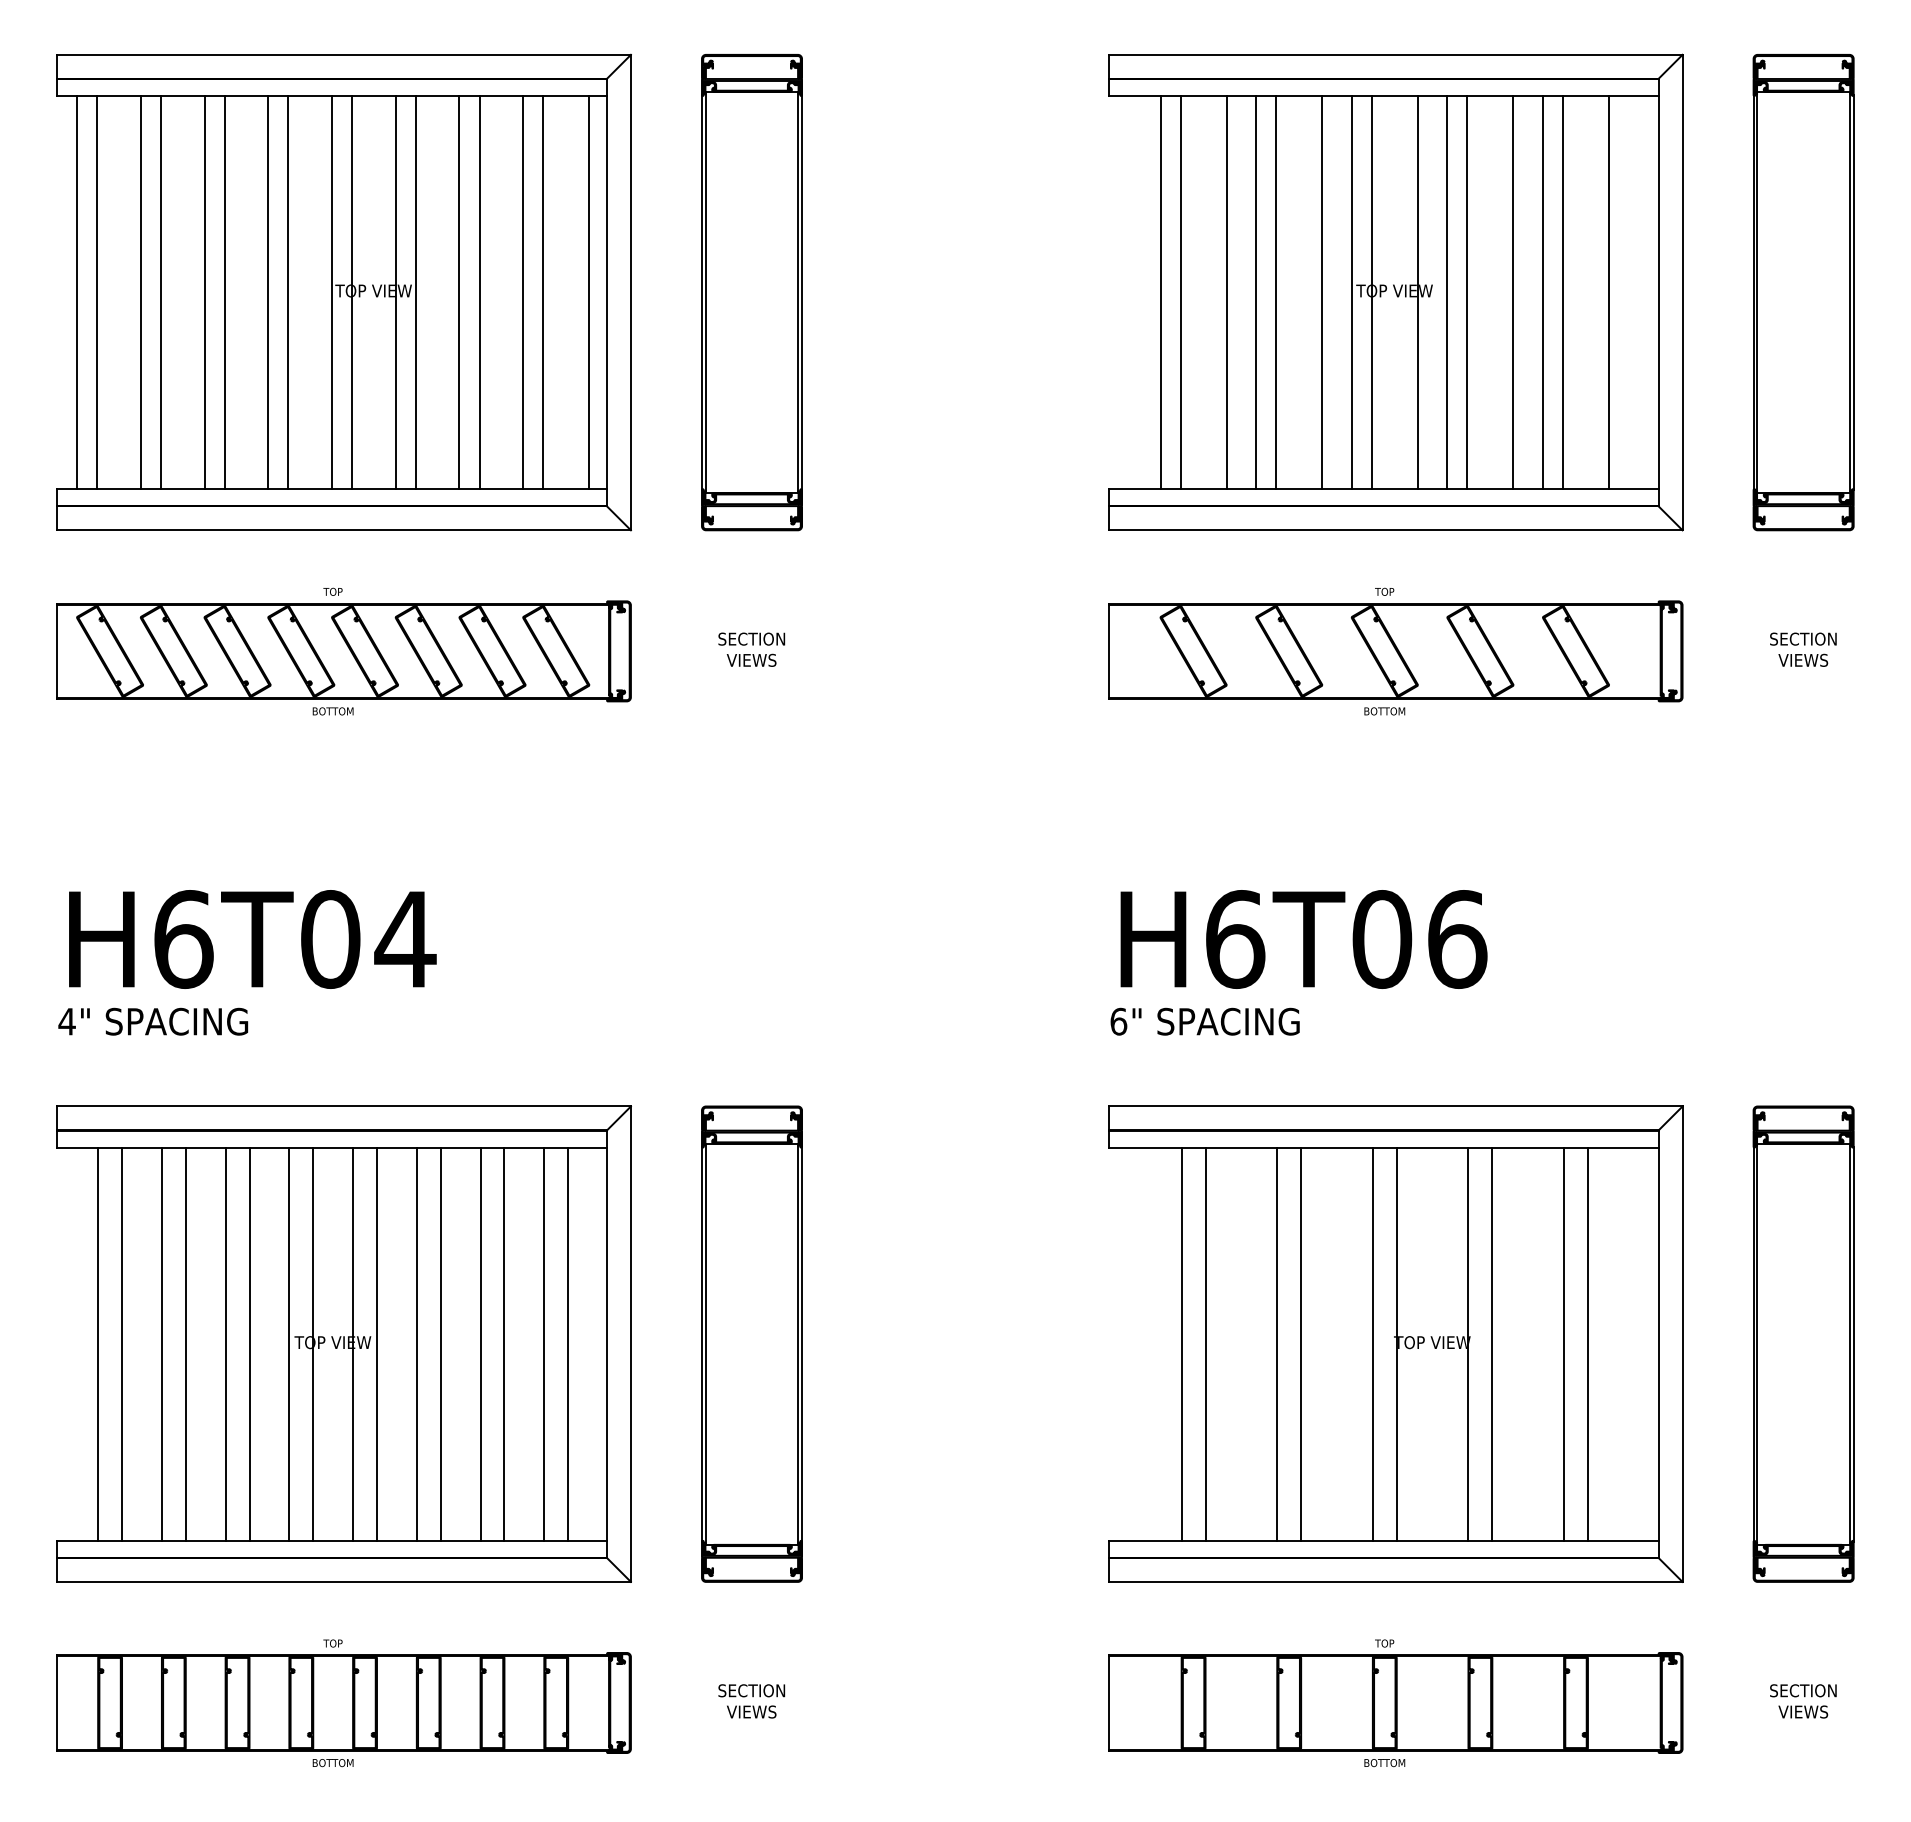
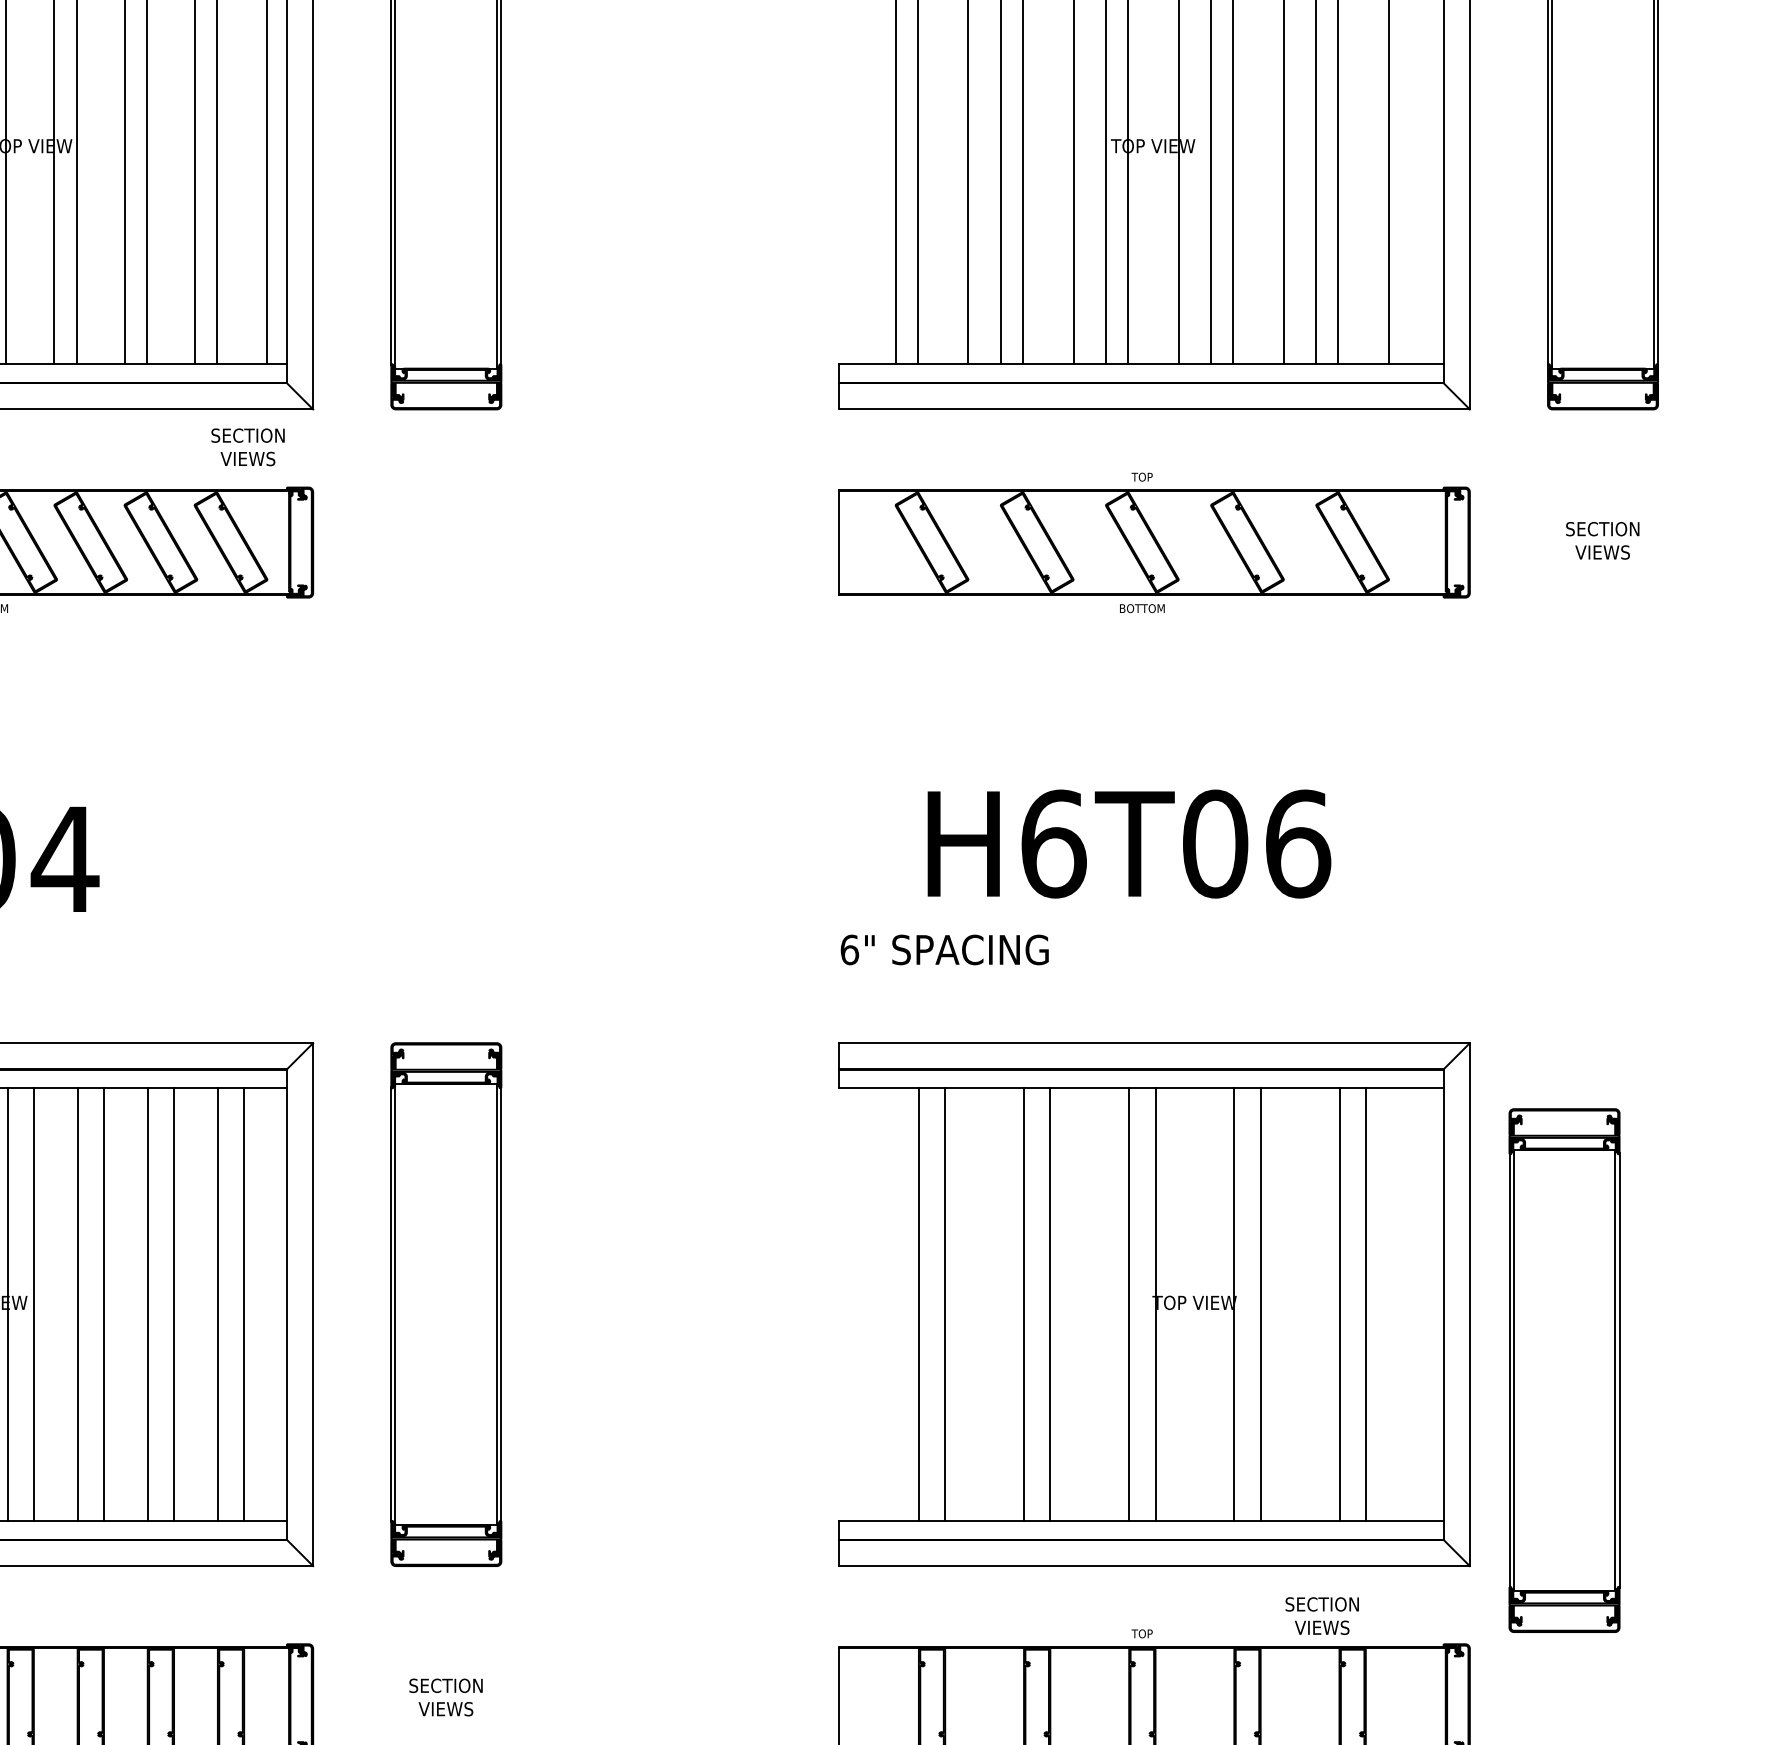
text: (751, 649) -> (247, 447), moved
text: (1303, 939) -> (1128, 844), moved
part: (1803, 1343) -> (1564, 1369), moved
text: (1803, 1701) -> (1322, 1616), moved

